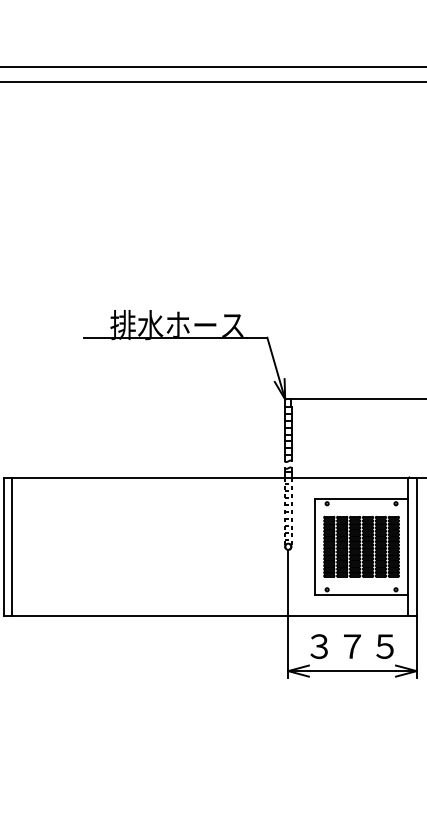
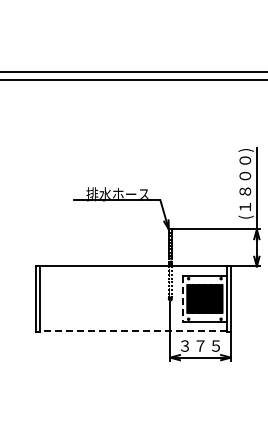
line: (314, 545) -> (182, 298), solid -> dashed
line: (210, 615) -> (133, 331), solid -> dashed

